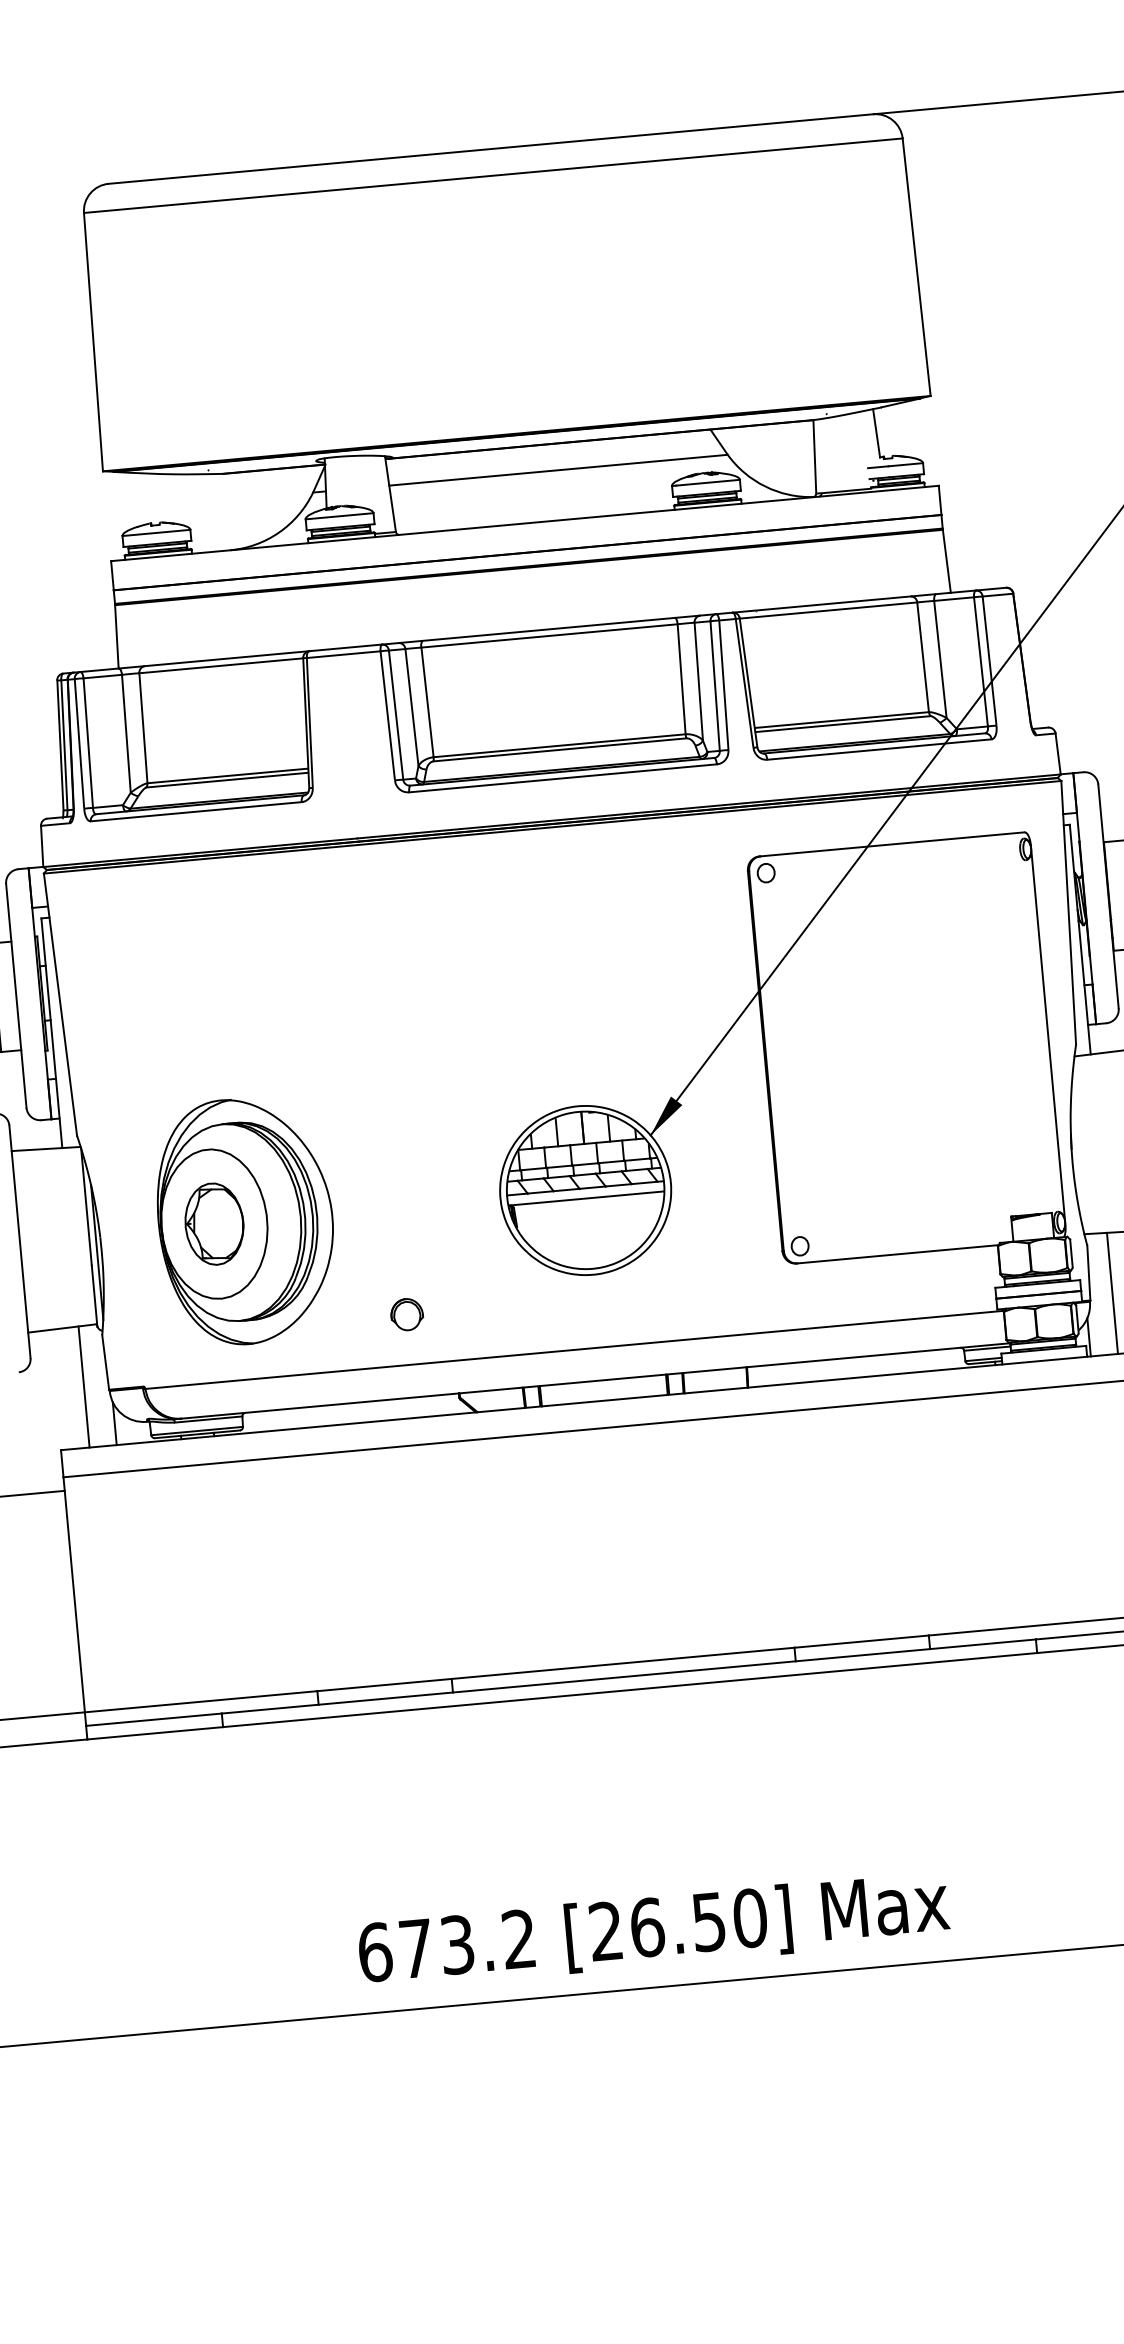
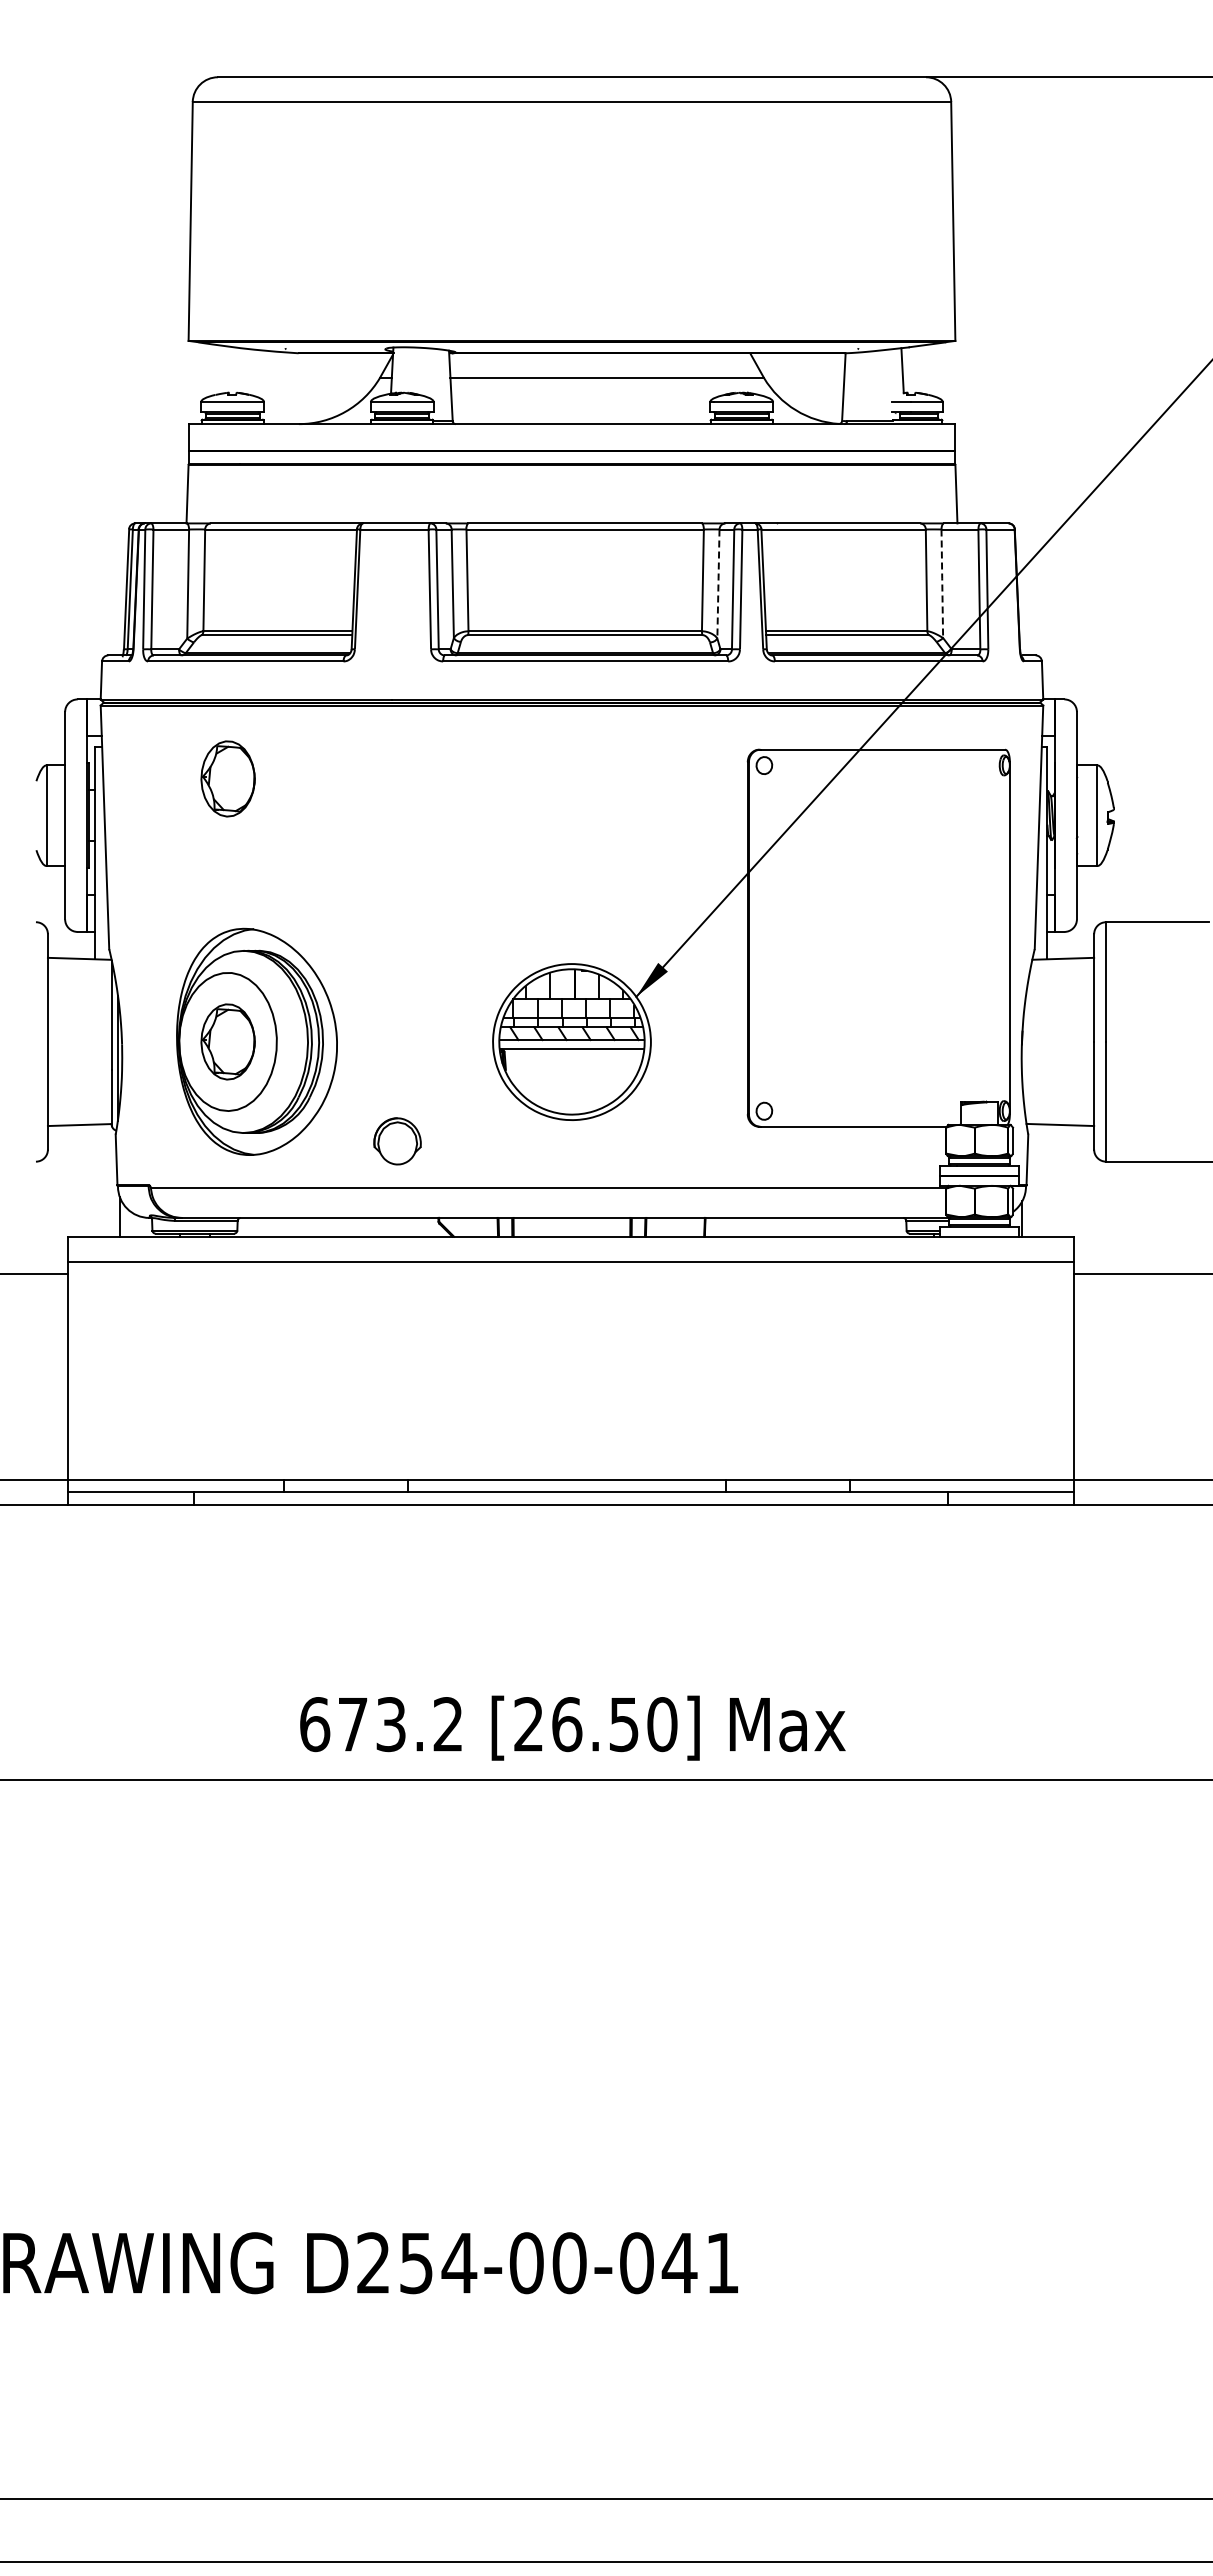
line: (940, 659) -> (942, 583), solid -> dashed
line: (698, 682) -> (718, 584), solid -> dashed
part: (187, 939) -> (227, 778), added
line: (1112, 1293) -> (1047, 1180), removed
part: (406, 1313) -> (397, 1140), size x1.6
line: (83, 1386) -> (94, 1180), removed

